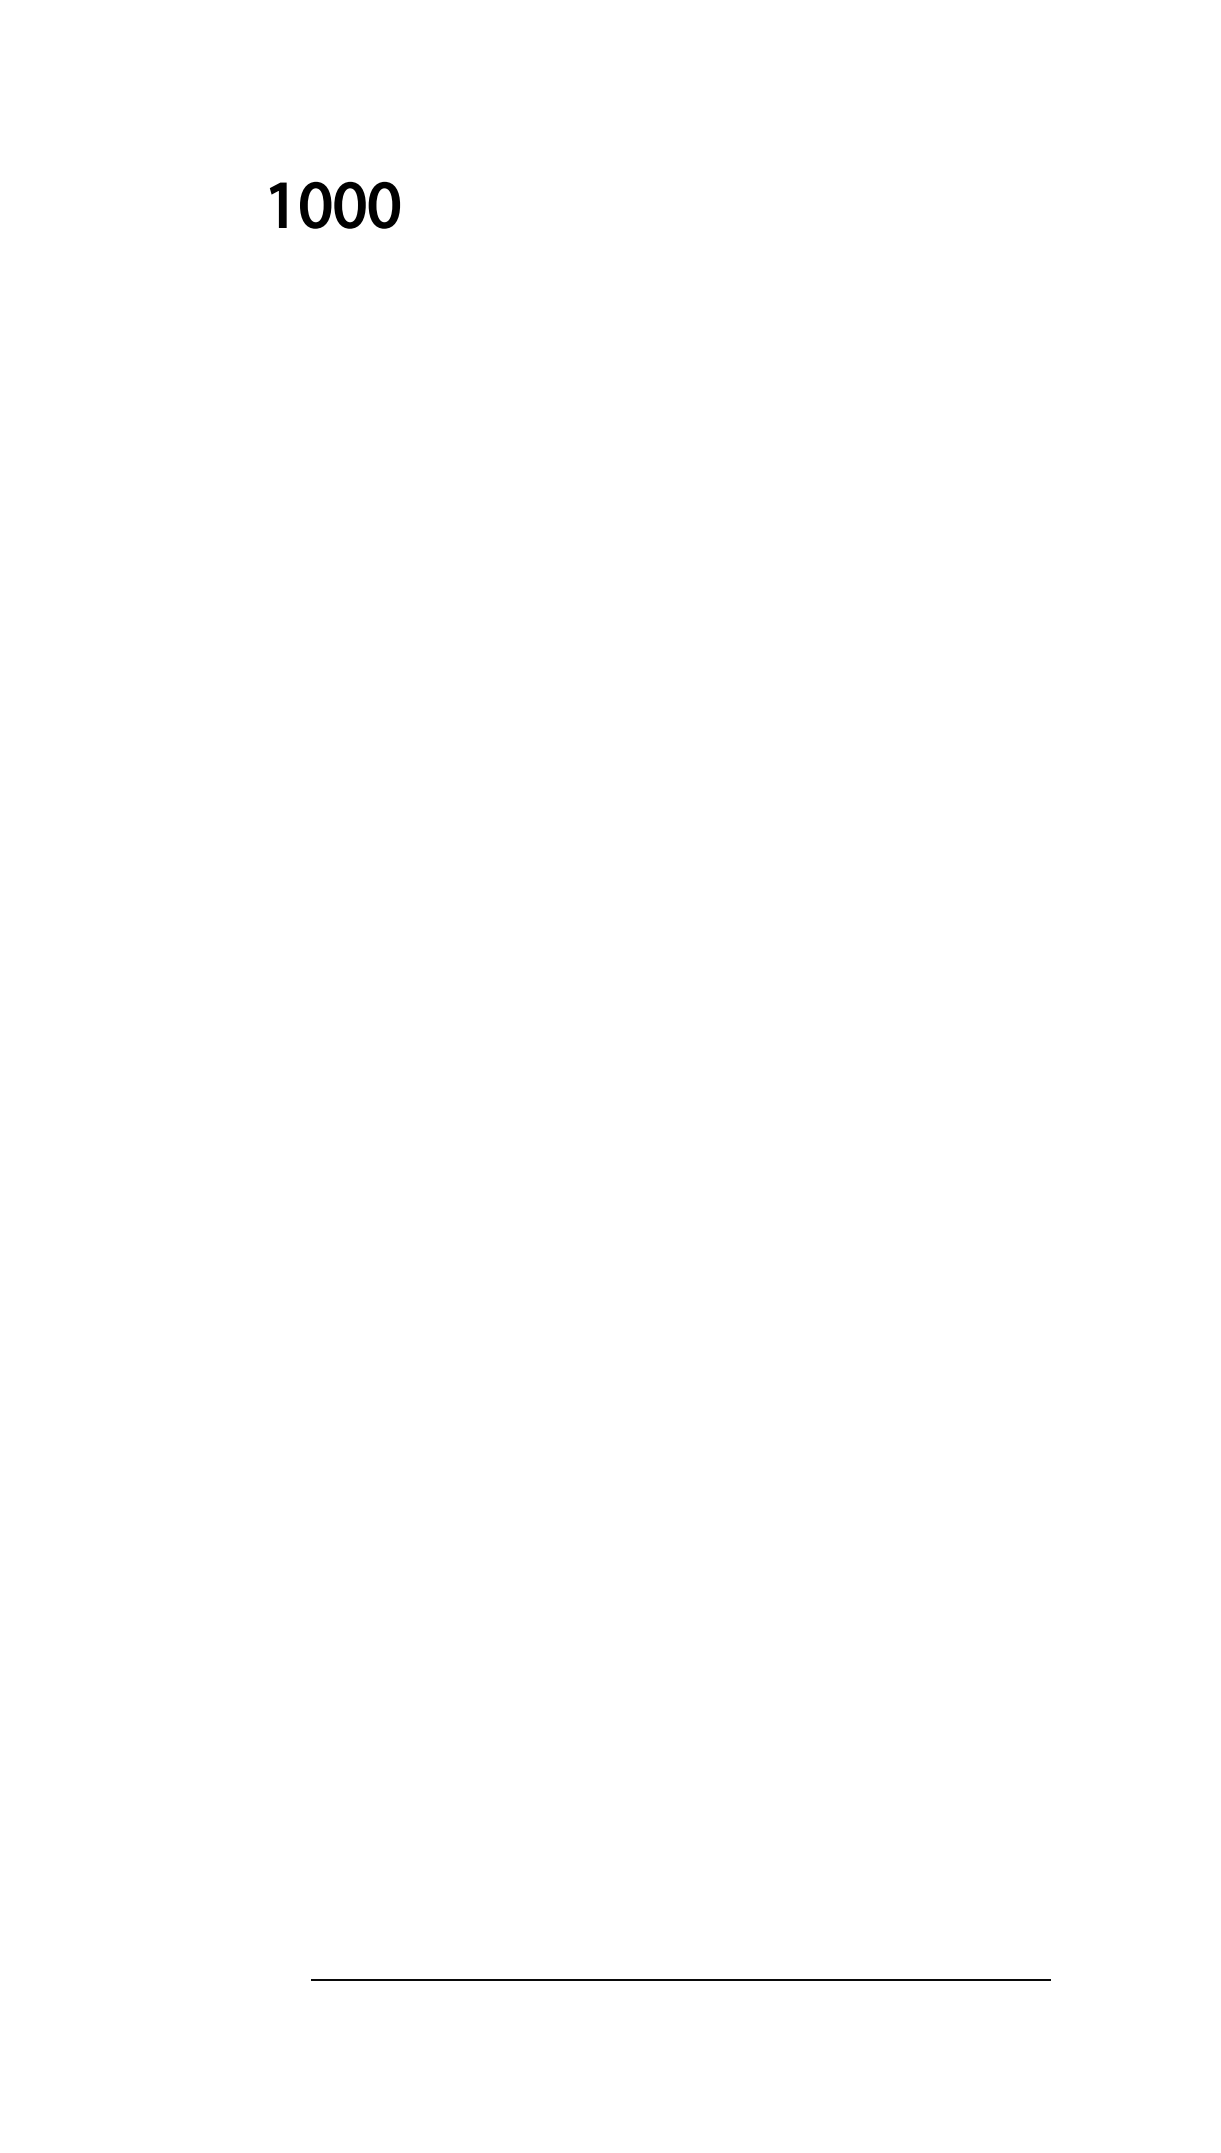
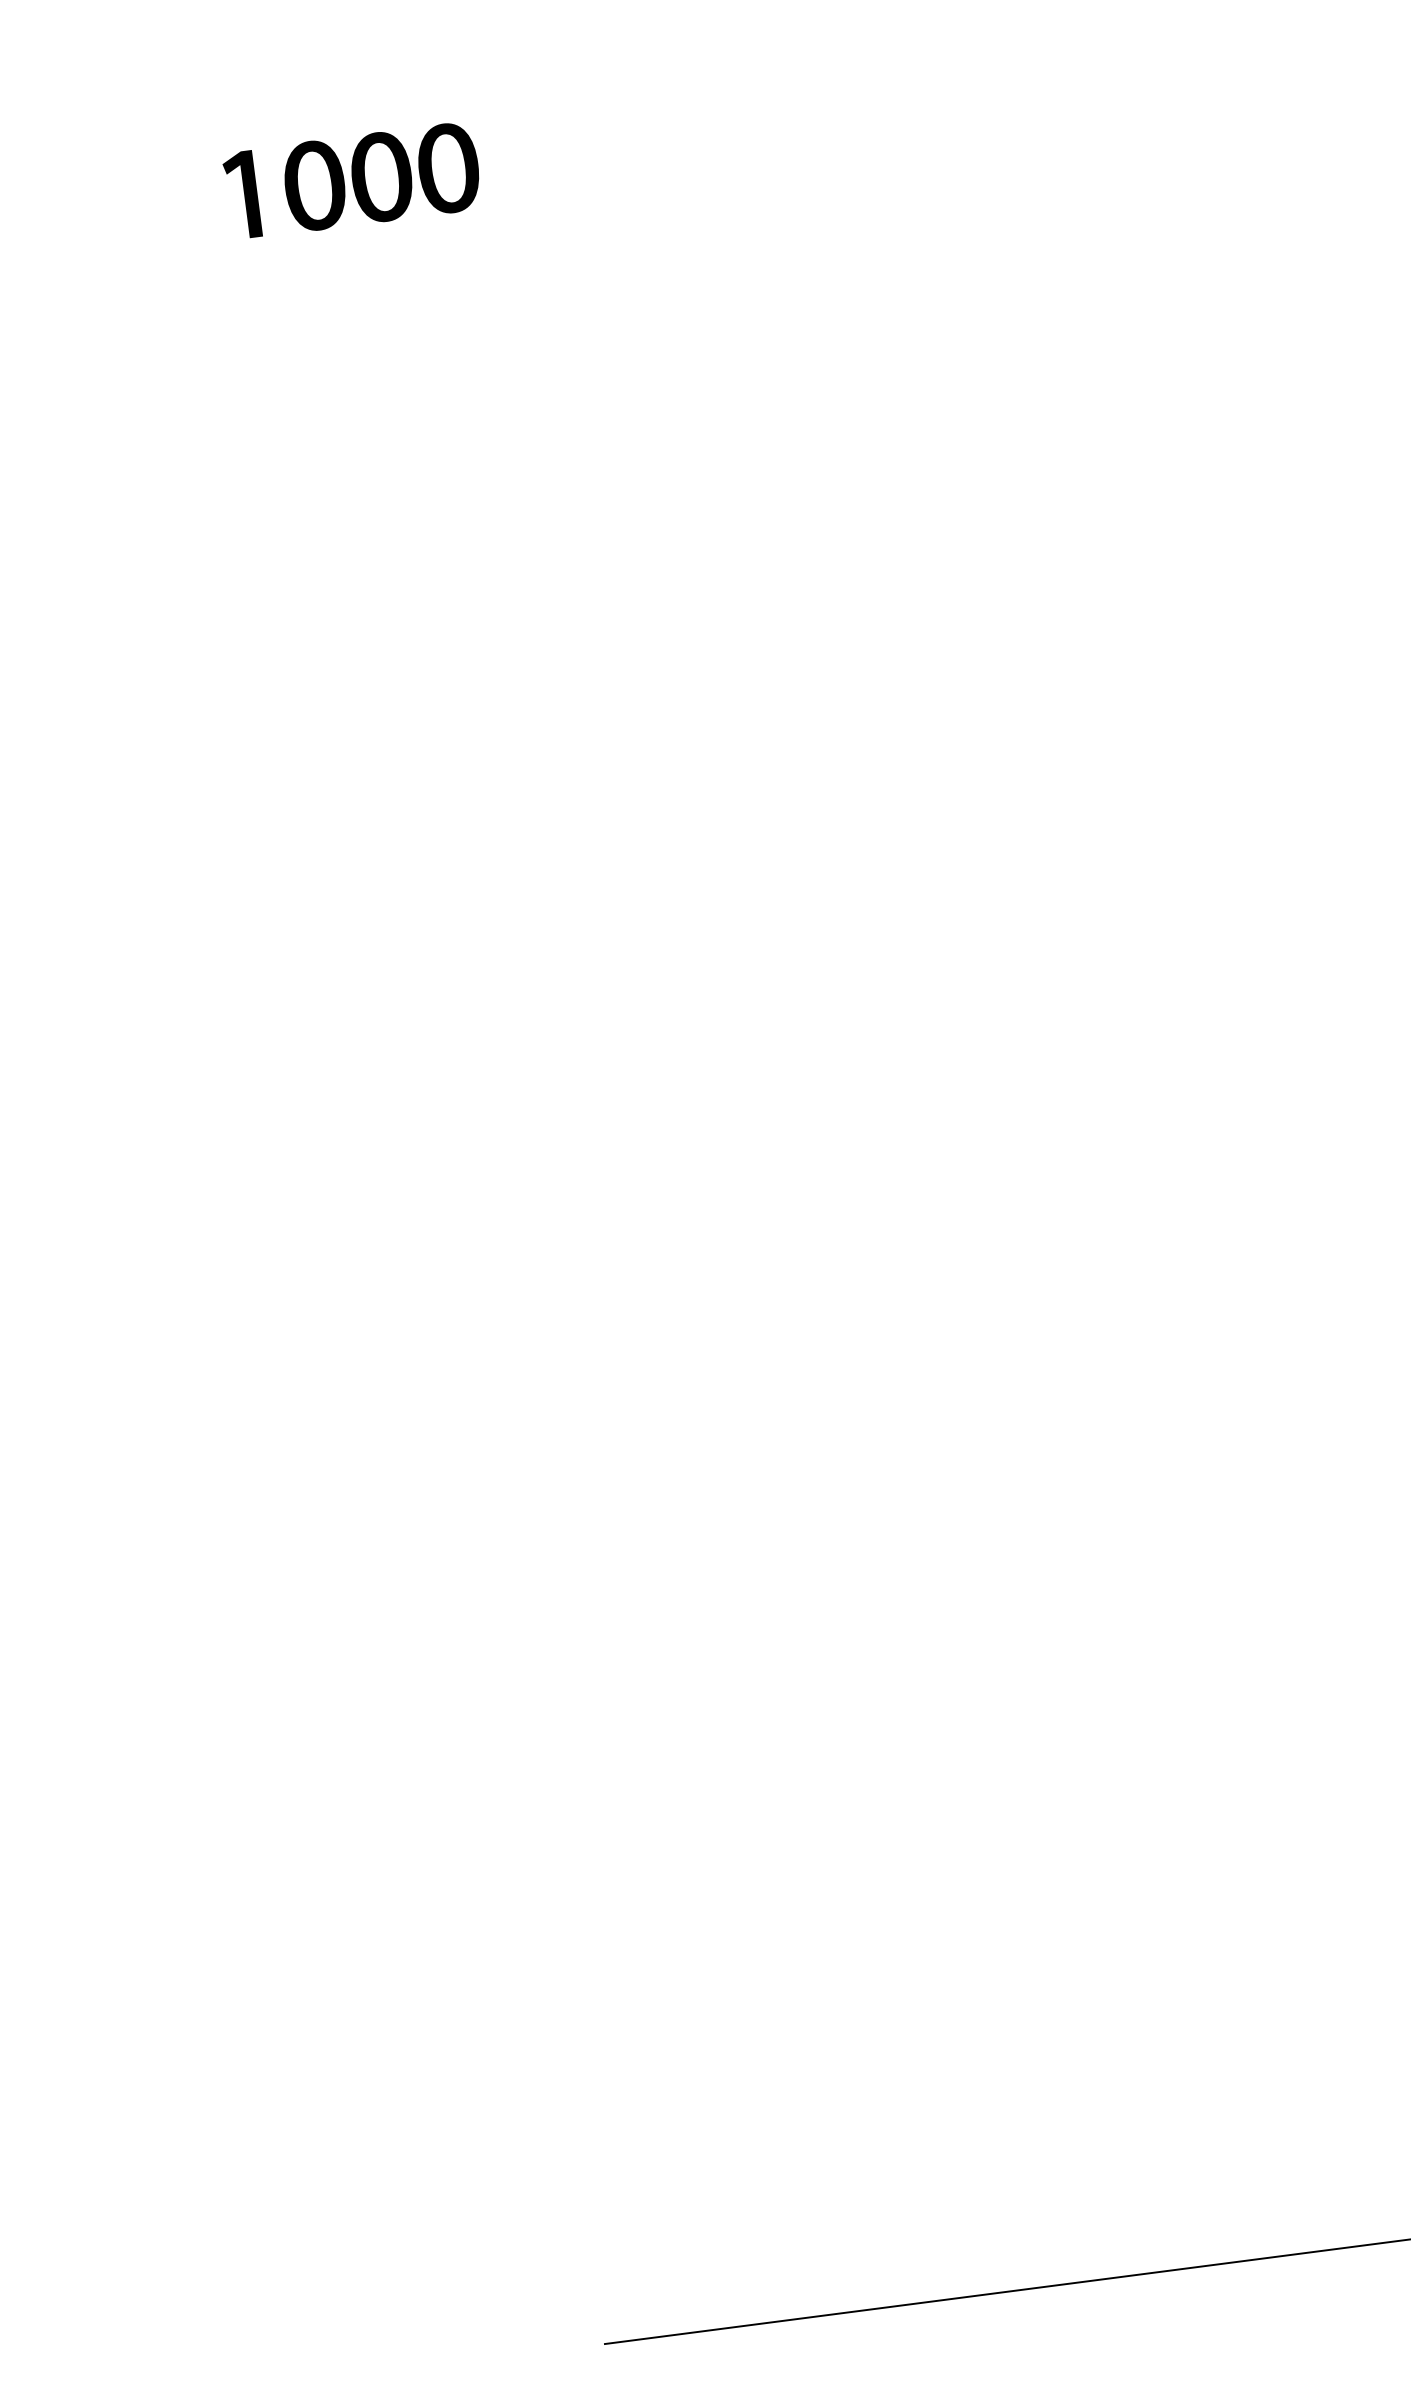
part: (334, 204) -> (351, 179), size x1.6

